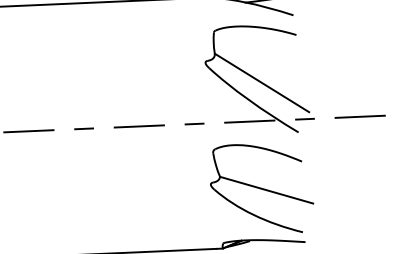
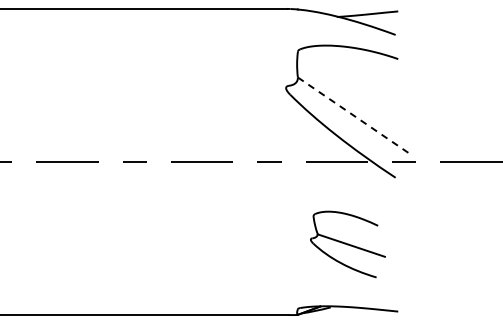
line: (261, 82) -> (353, 115), solid -> dashed
part: (261, 188) -> (347, 244), size x0.6

